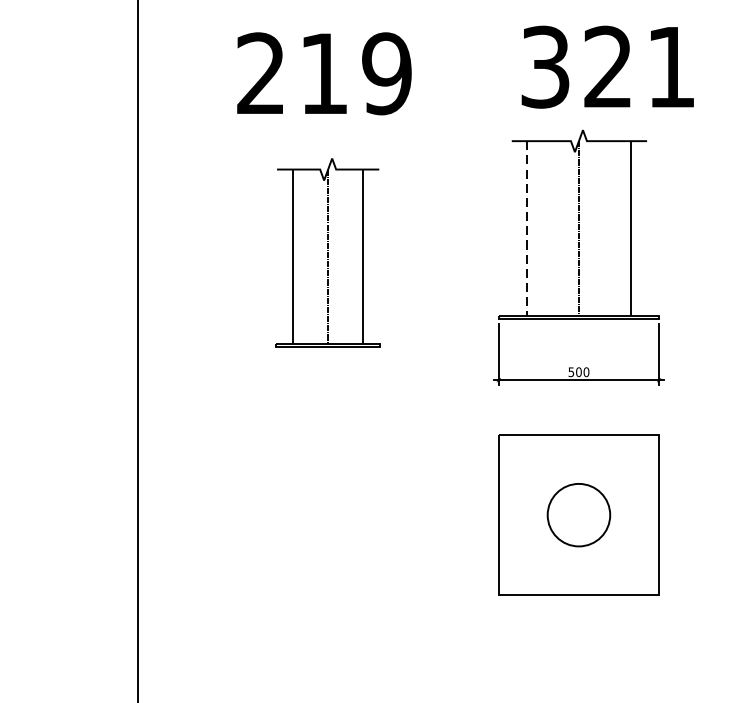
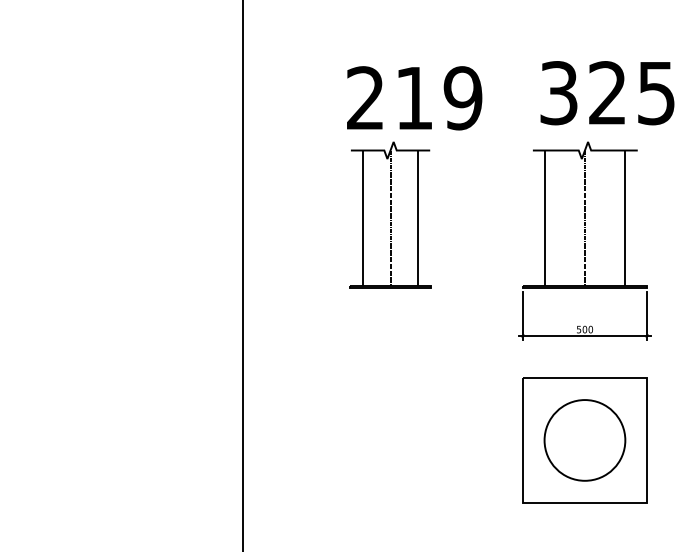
text: (671, 67) -> (656, 93), 321 -> 325
text: (324, 74) -> (414, 98), moved
line: (526, 228) -> (544, 218), dashed -> solid
part: (328, 252) -> (390, 214), moved
circle: (578, 515) -> (584, 440), size x1.67

